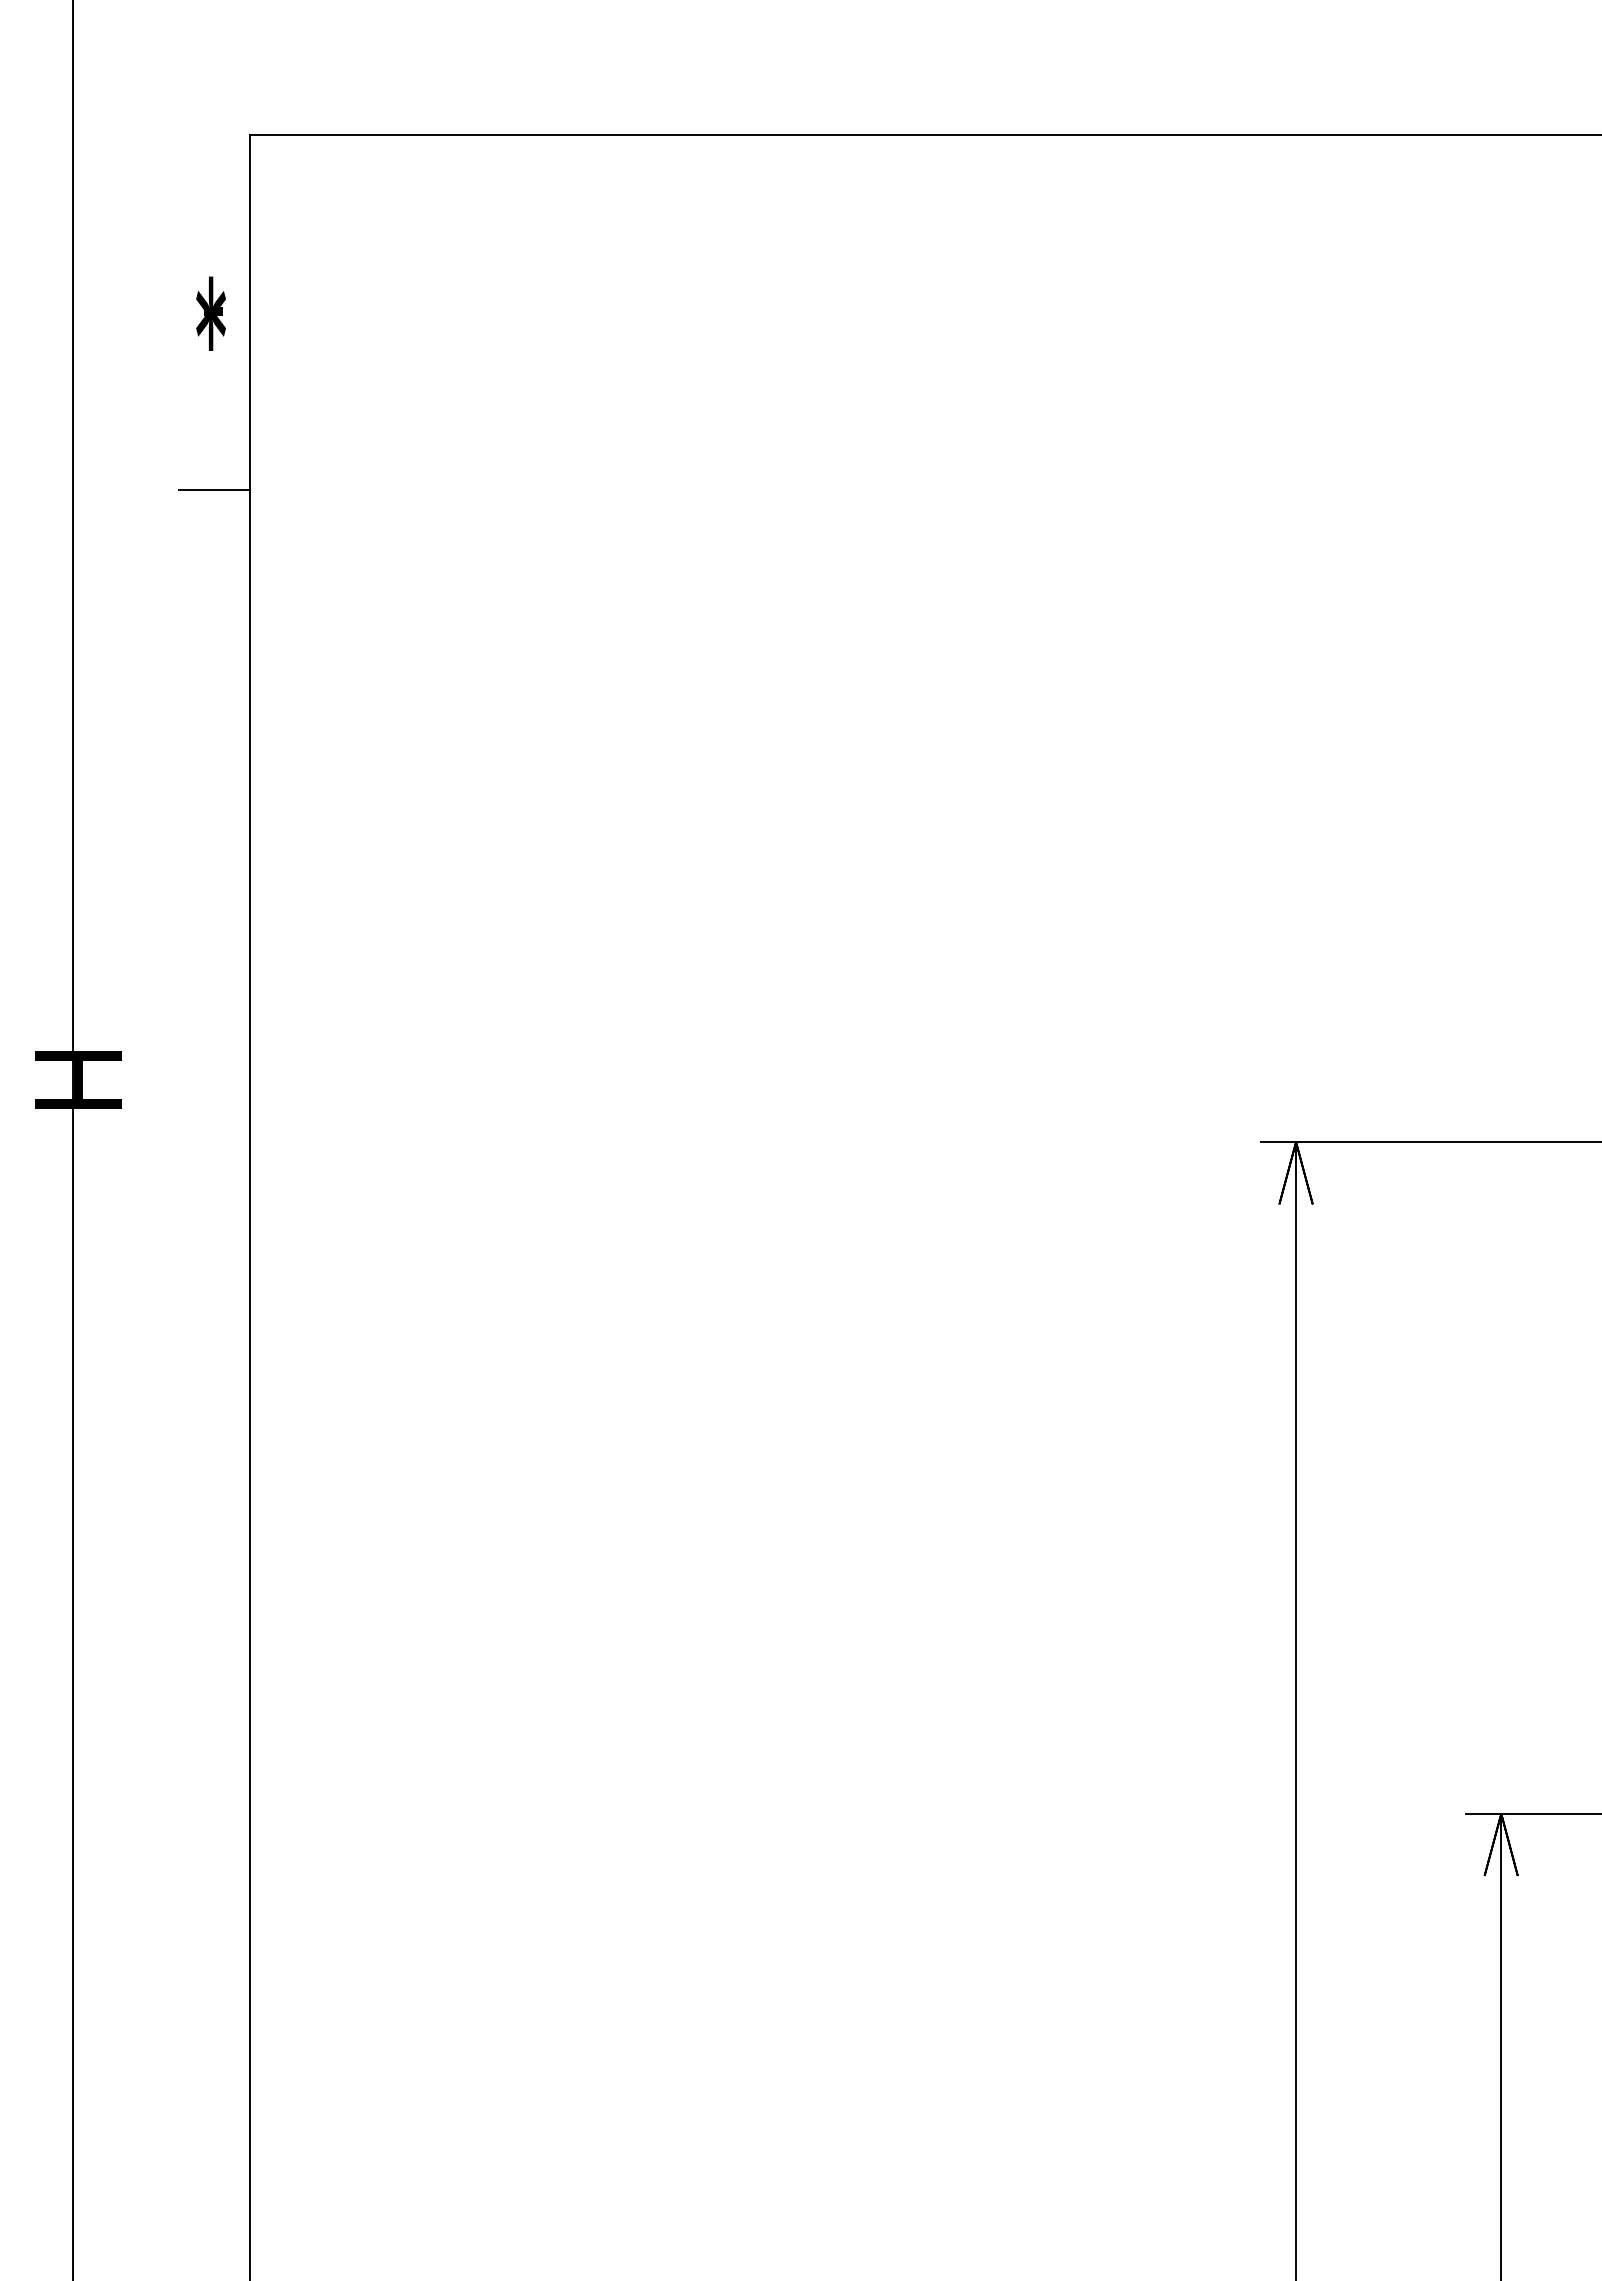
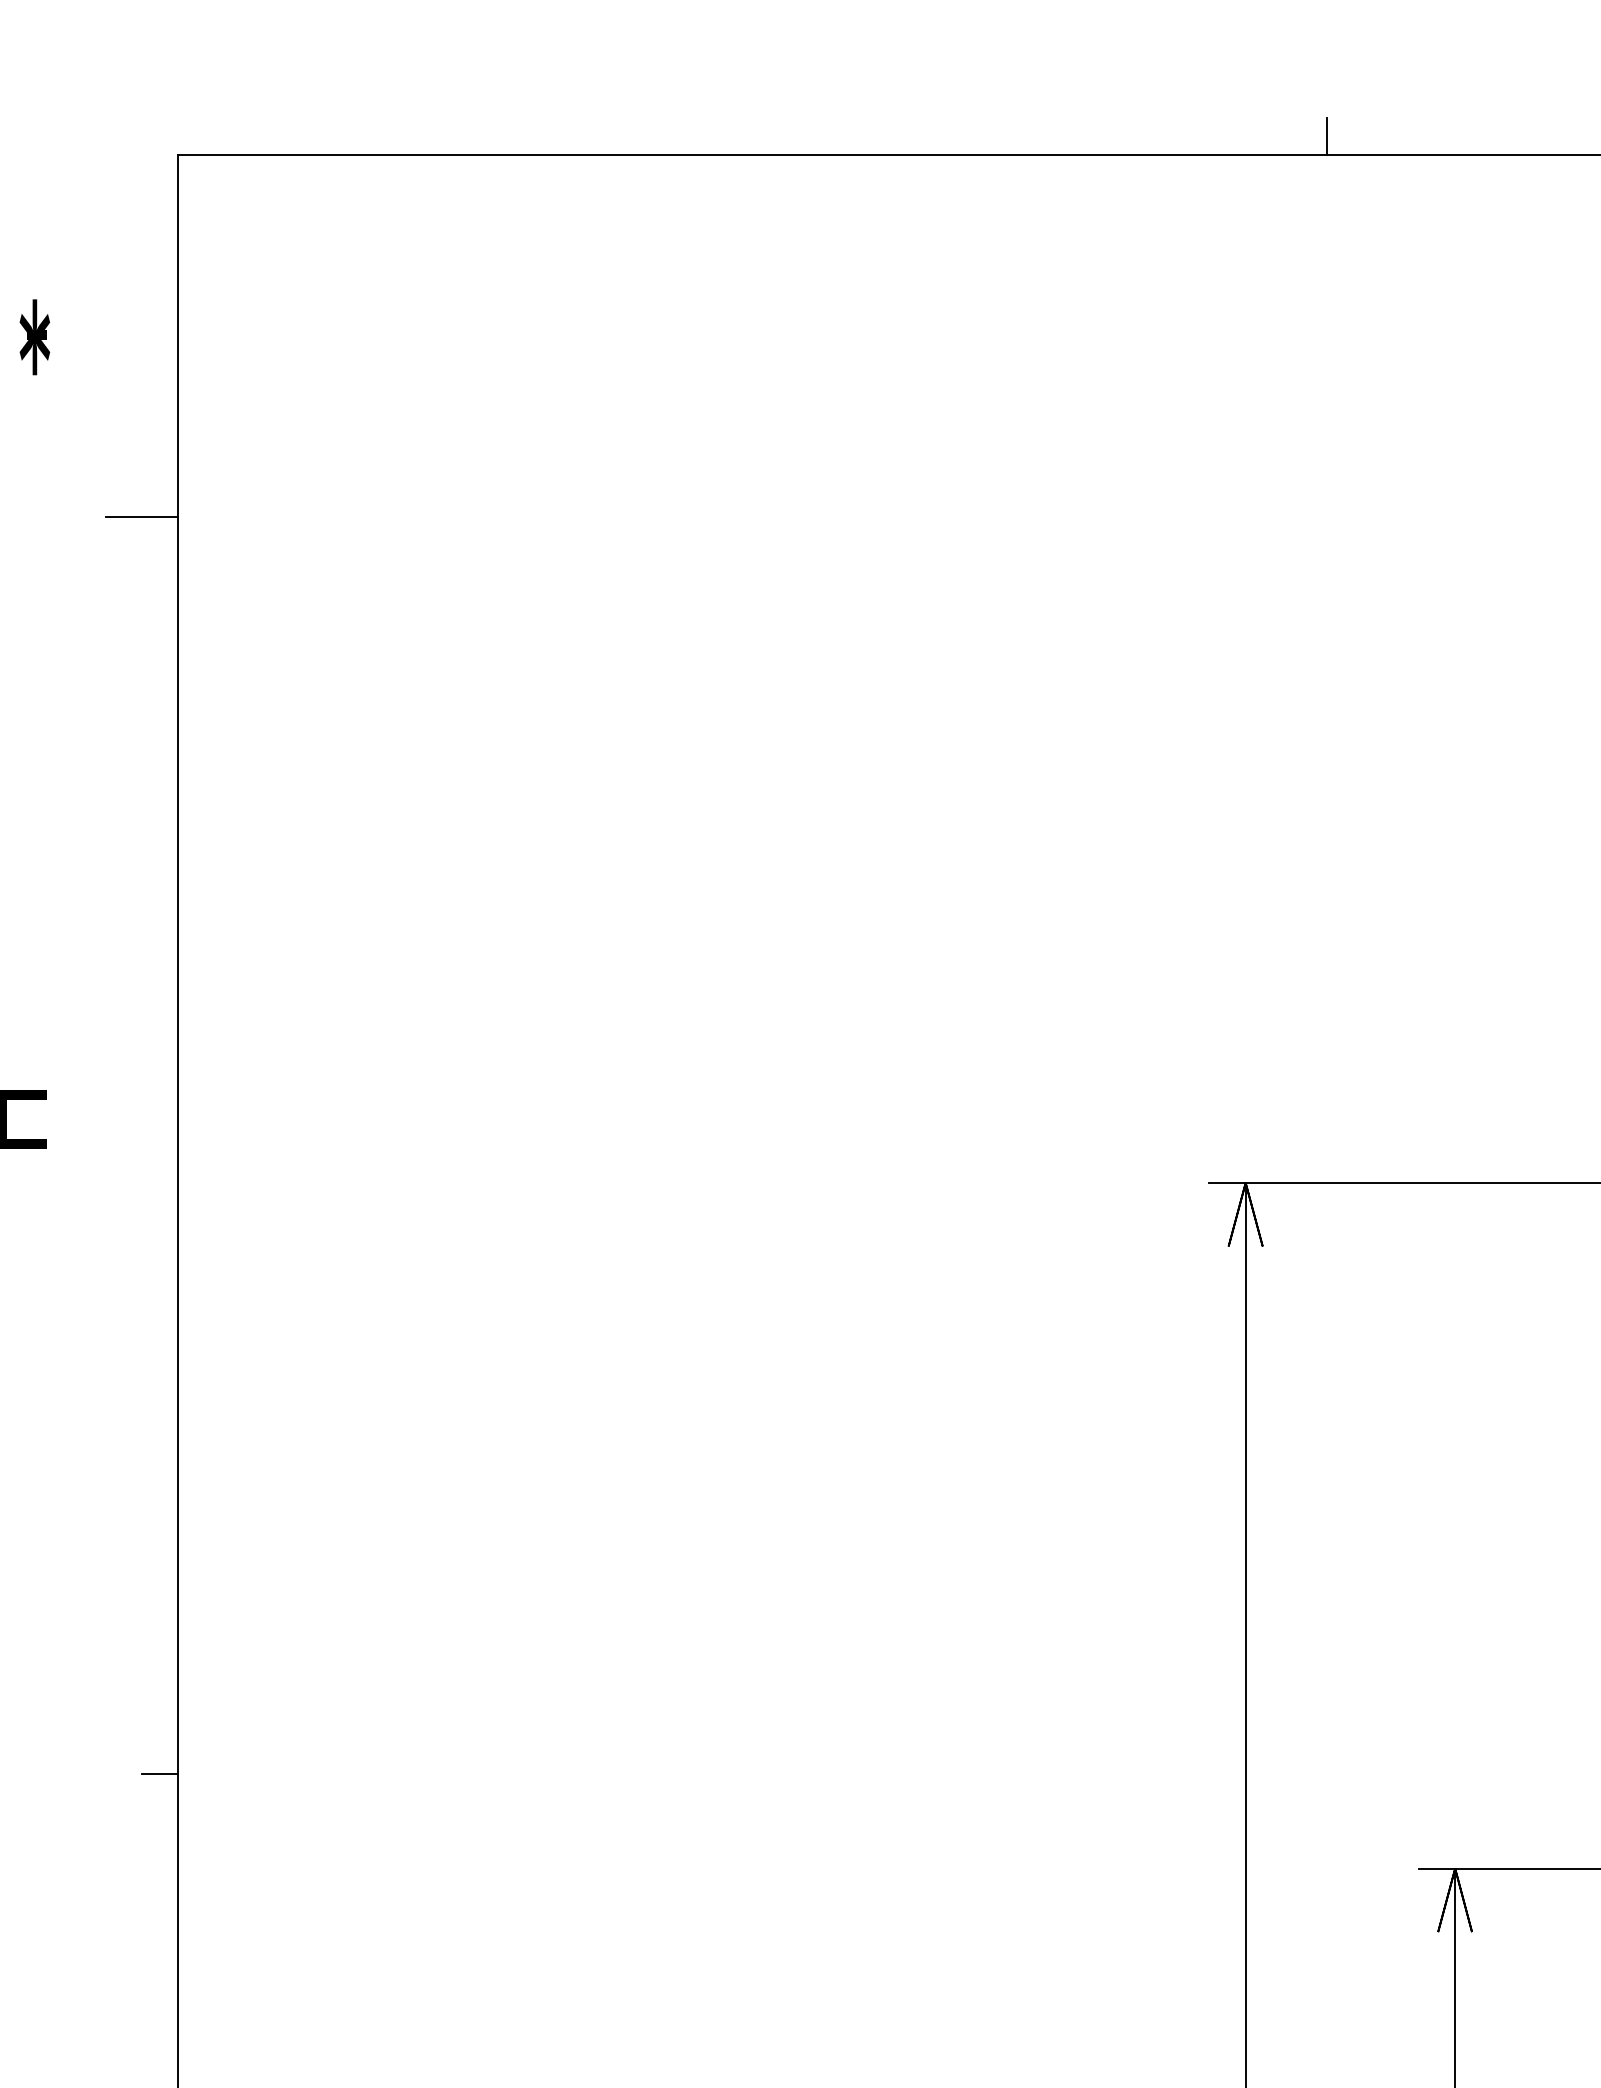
line: (1375, 116) -> (1326, 135), added
text: (210, 313) -> (34, 336), moved
line: (232, 1720) -> (159, 1773), added

